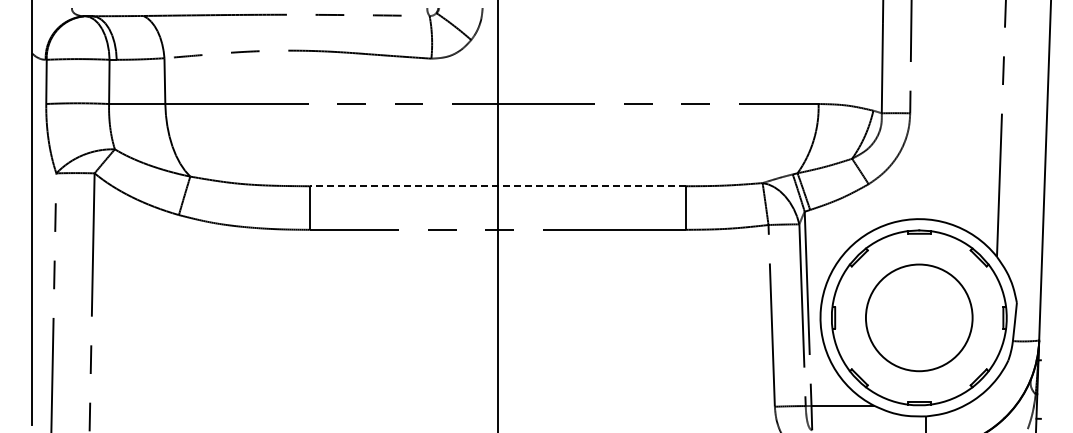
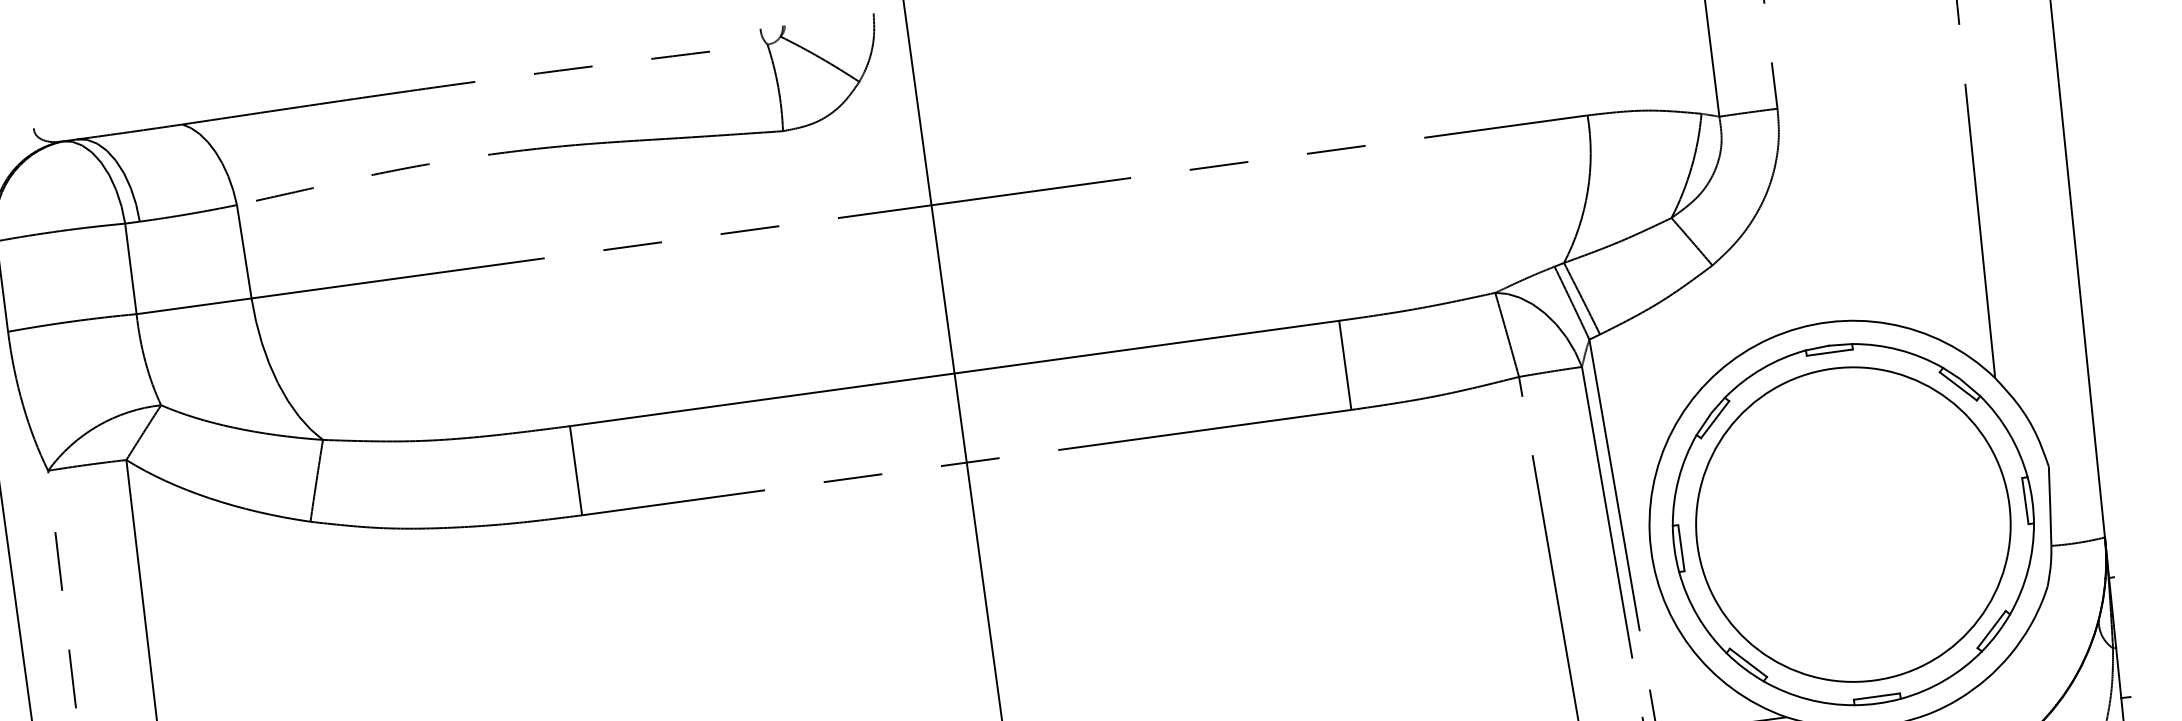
line: (497, 186) -> (953, 374), dashed -> solid
circle: (919, 317) -> (1853, 523), size x1.43

